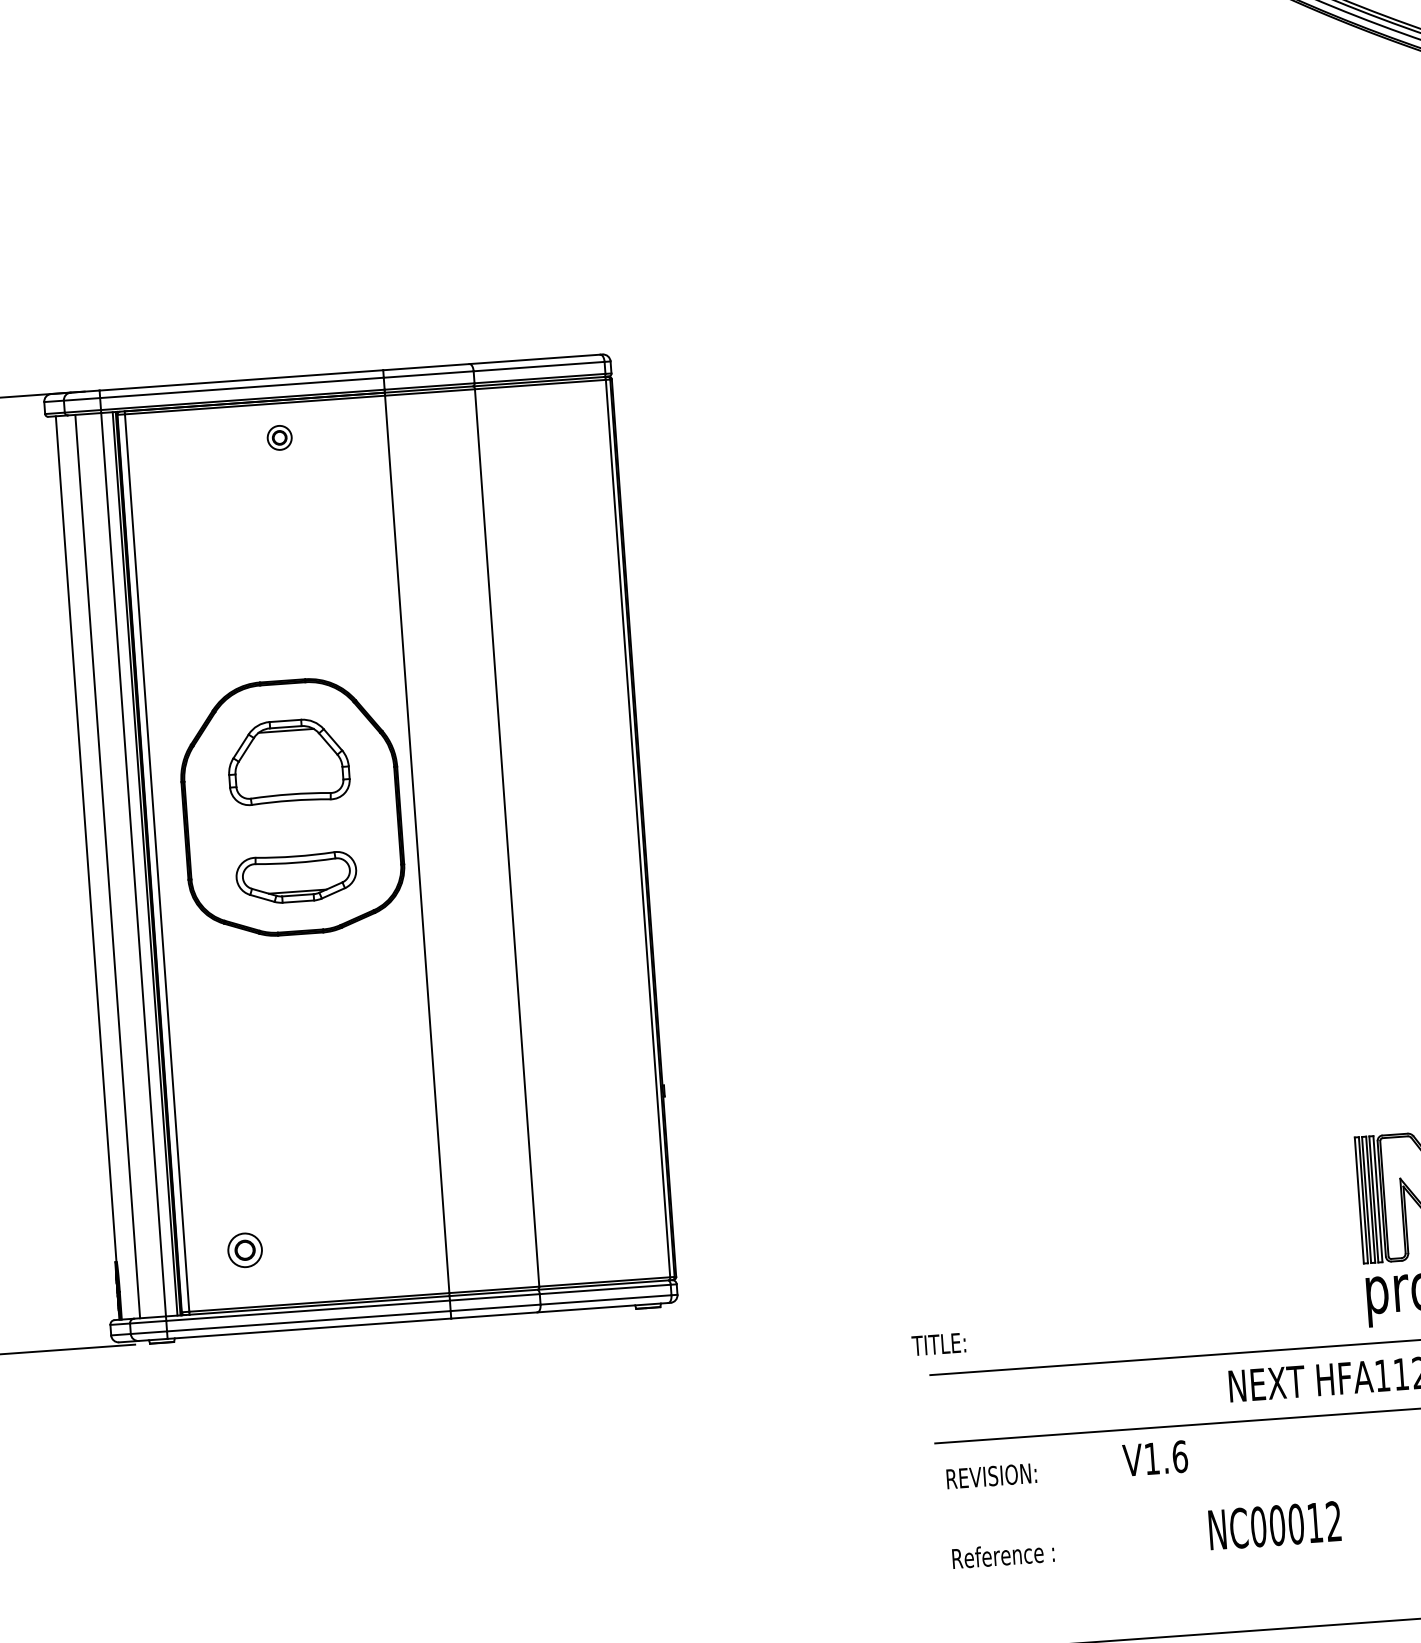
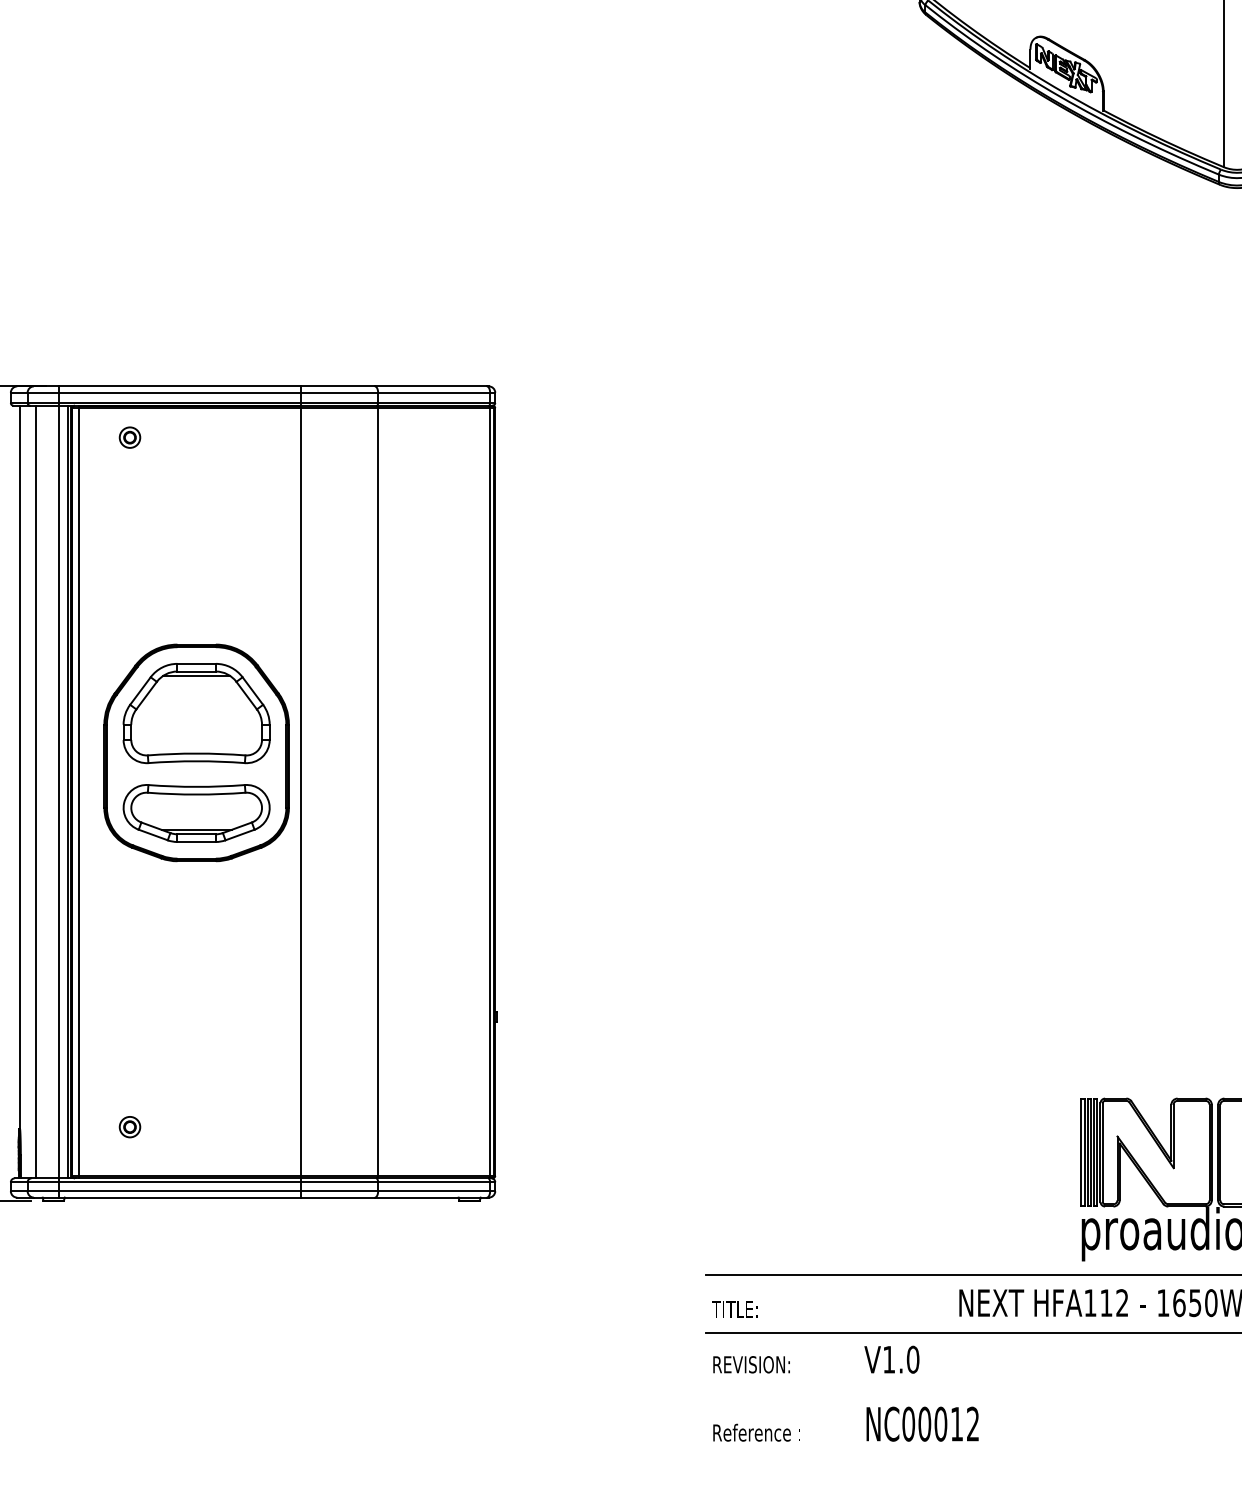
part: (279, 437) -> (129, 437), moved
part: (288, 761) -> (196, 713), size x1.43
part: (296, 878) -> (196, 813), size x1.43
part: (244, 1250) -> (129, 1127), size x0.71
text: (938, 1344) -> (734, 1309), moved
text: (1179, 1456) -> (912, 1359), V1.6 -> V1.0
text: (1274, 1524) -> (922, 1423), moved

